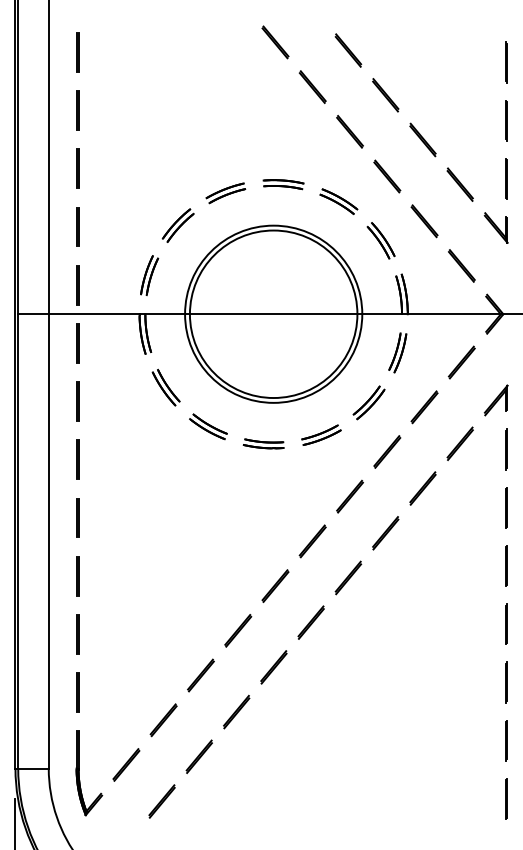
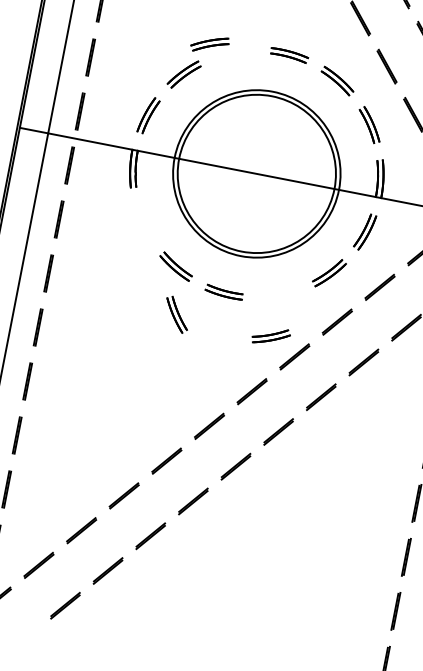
part: (225, 193) -> (209, 44), moved
part: (165, 387) -> (176, 314), moved
part: (321, 434) -> (271, 335), moved

